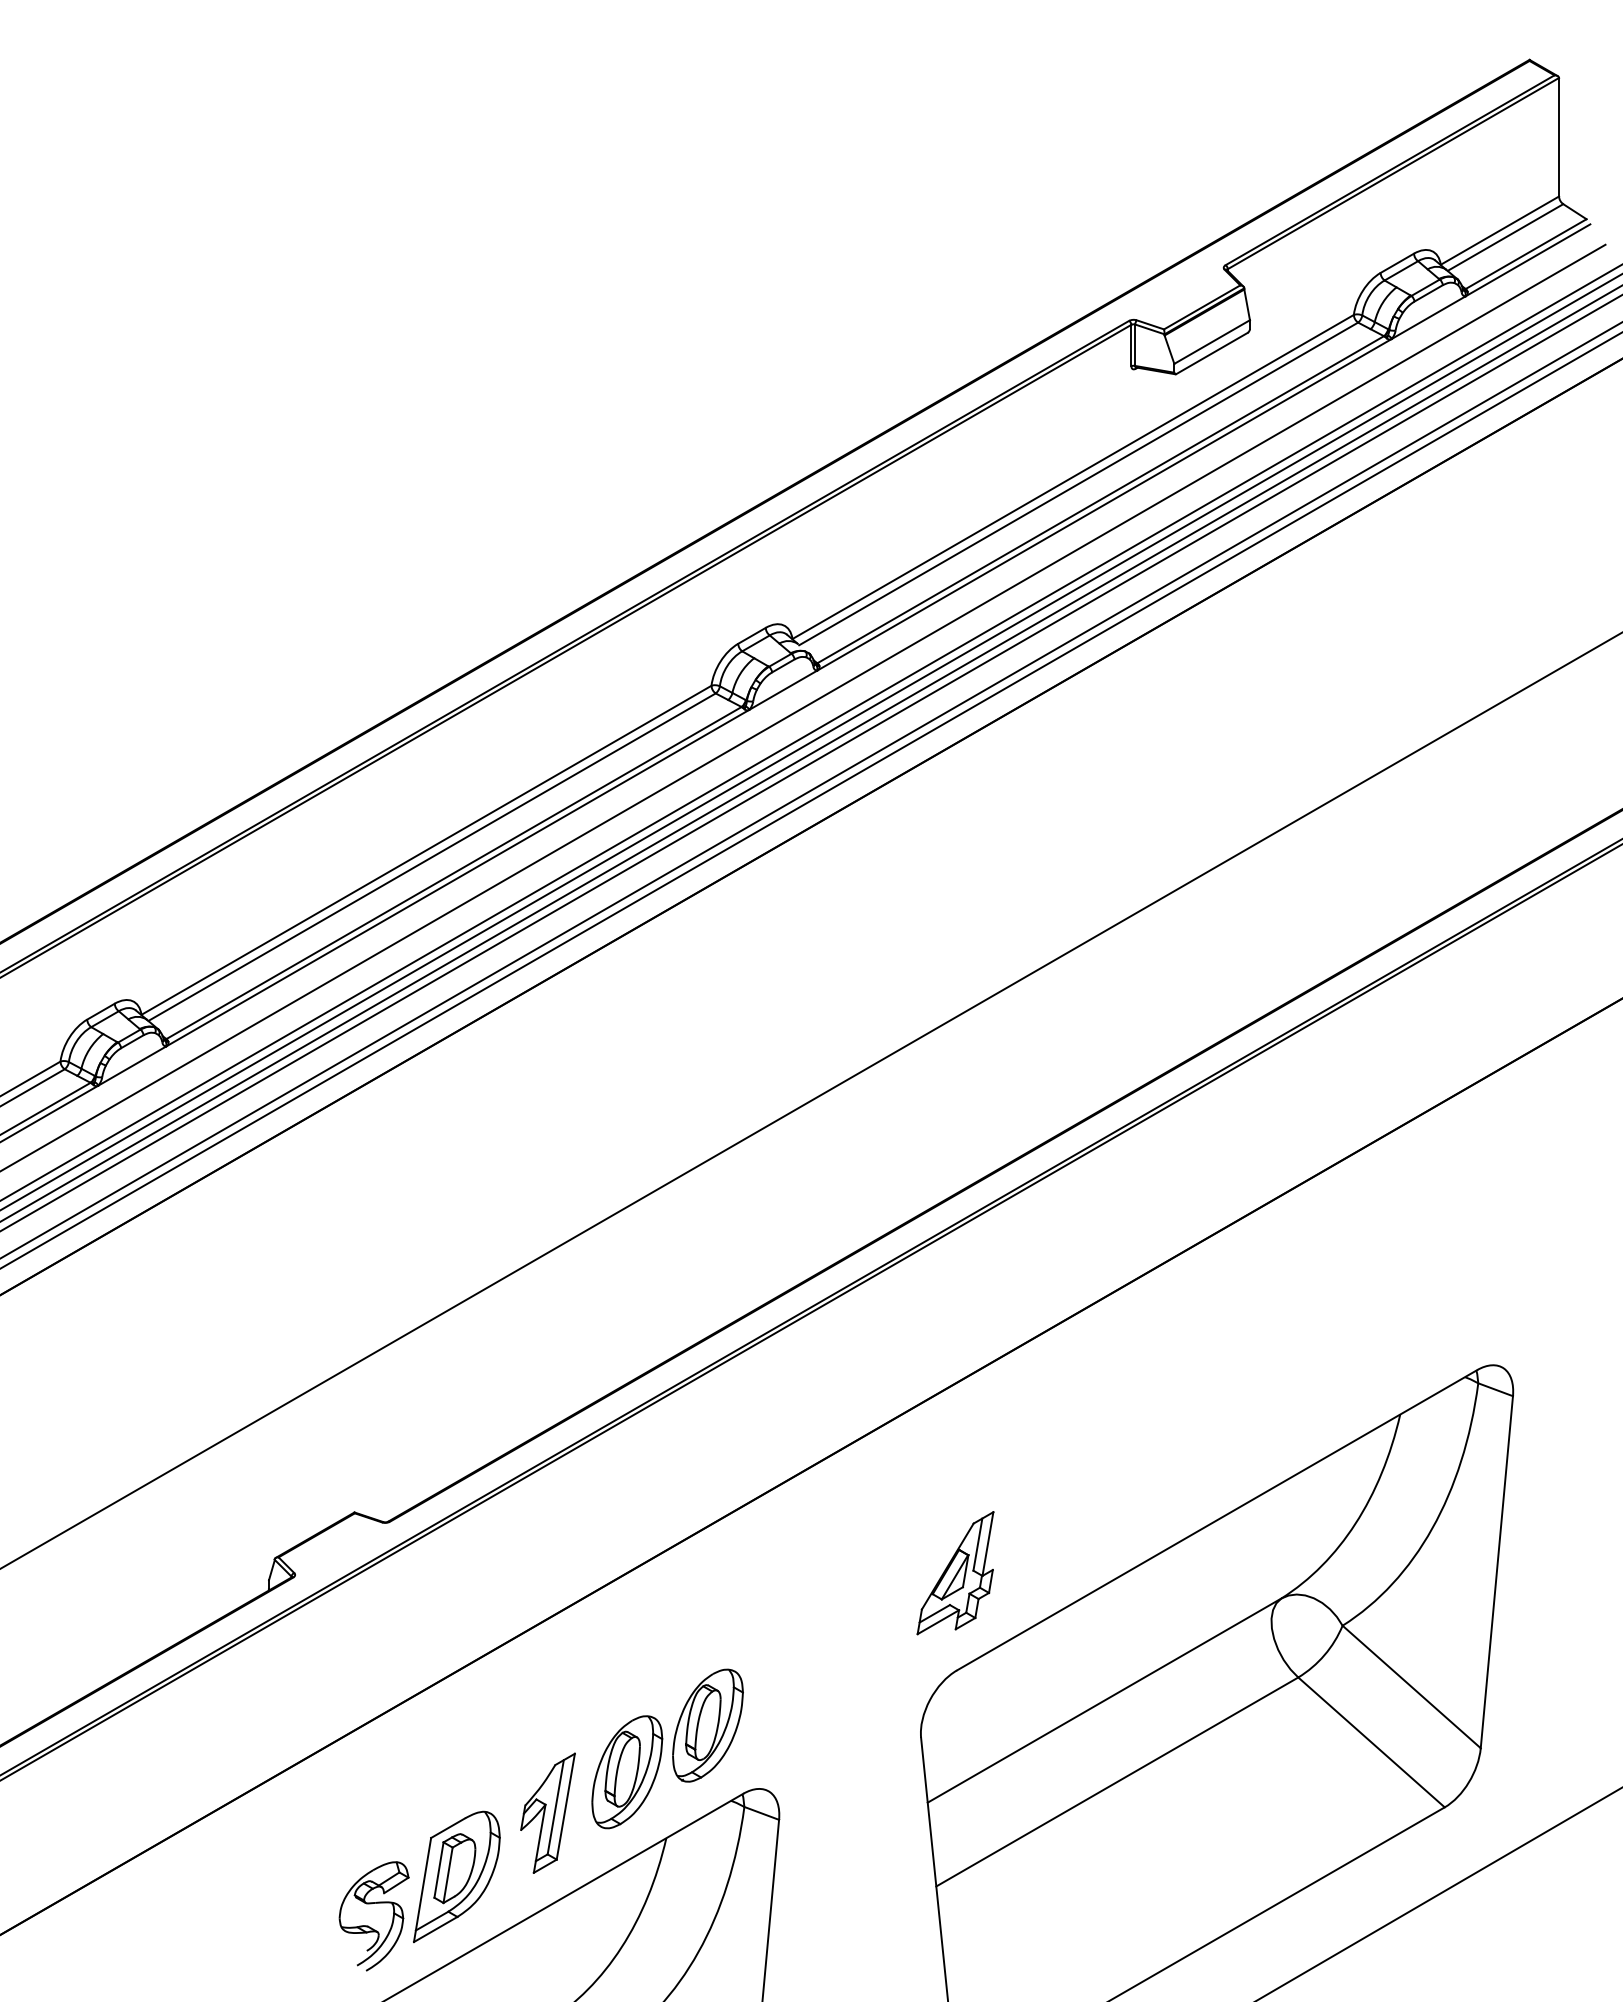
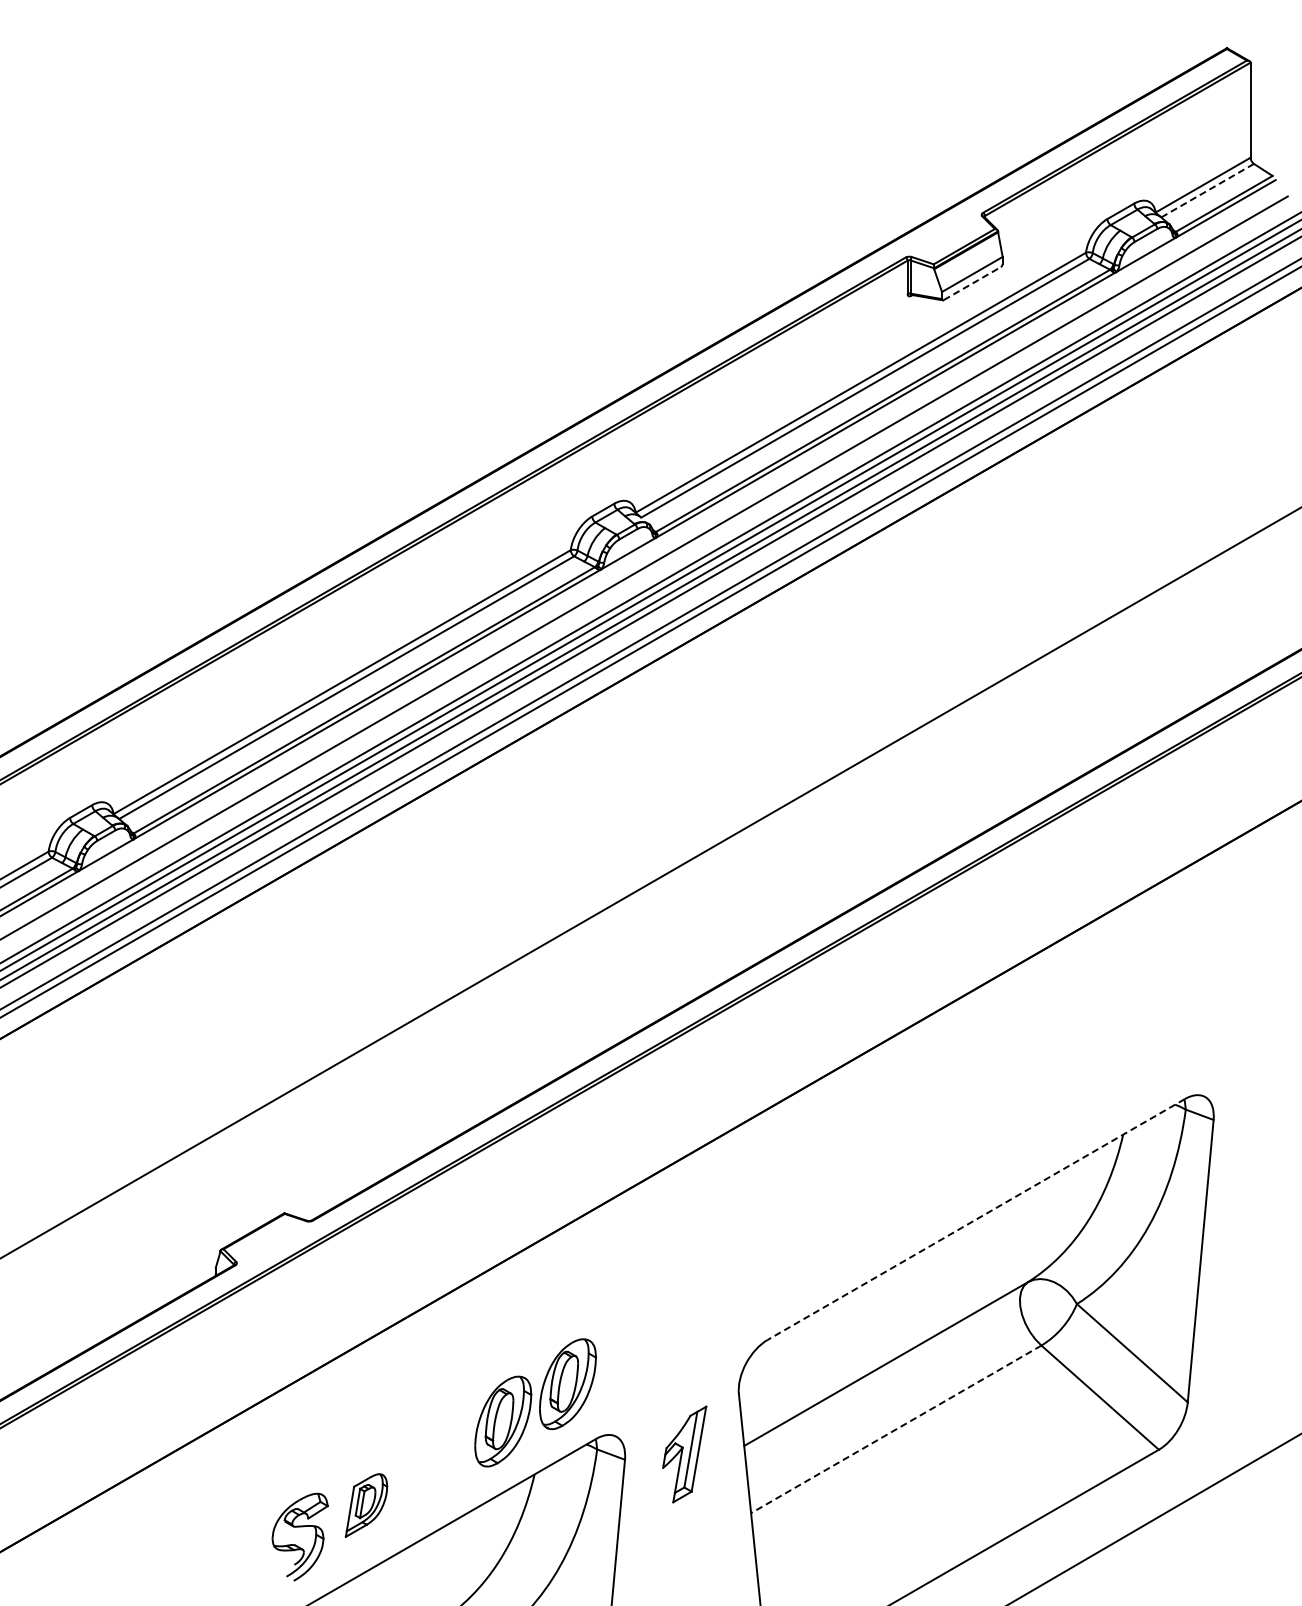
line: (1505, 237) -> (1207, 190), solid -> dashed
line: (1212, 353) -> (972, 283), solid -> dashed
line: (1217, 1520) -> (976, 1219), solid -> dashed
part: (955, 1572) -> (766, 1261), removed
line: (1117, 1782) -> (896, 1429), solid -> dashed
part: (547, 1813) -> (684, 1454), moved
part: (456, 1876) -> (366, 1505), size x0.6

